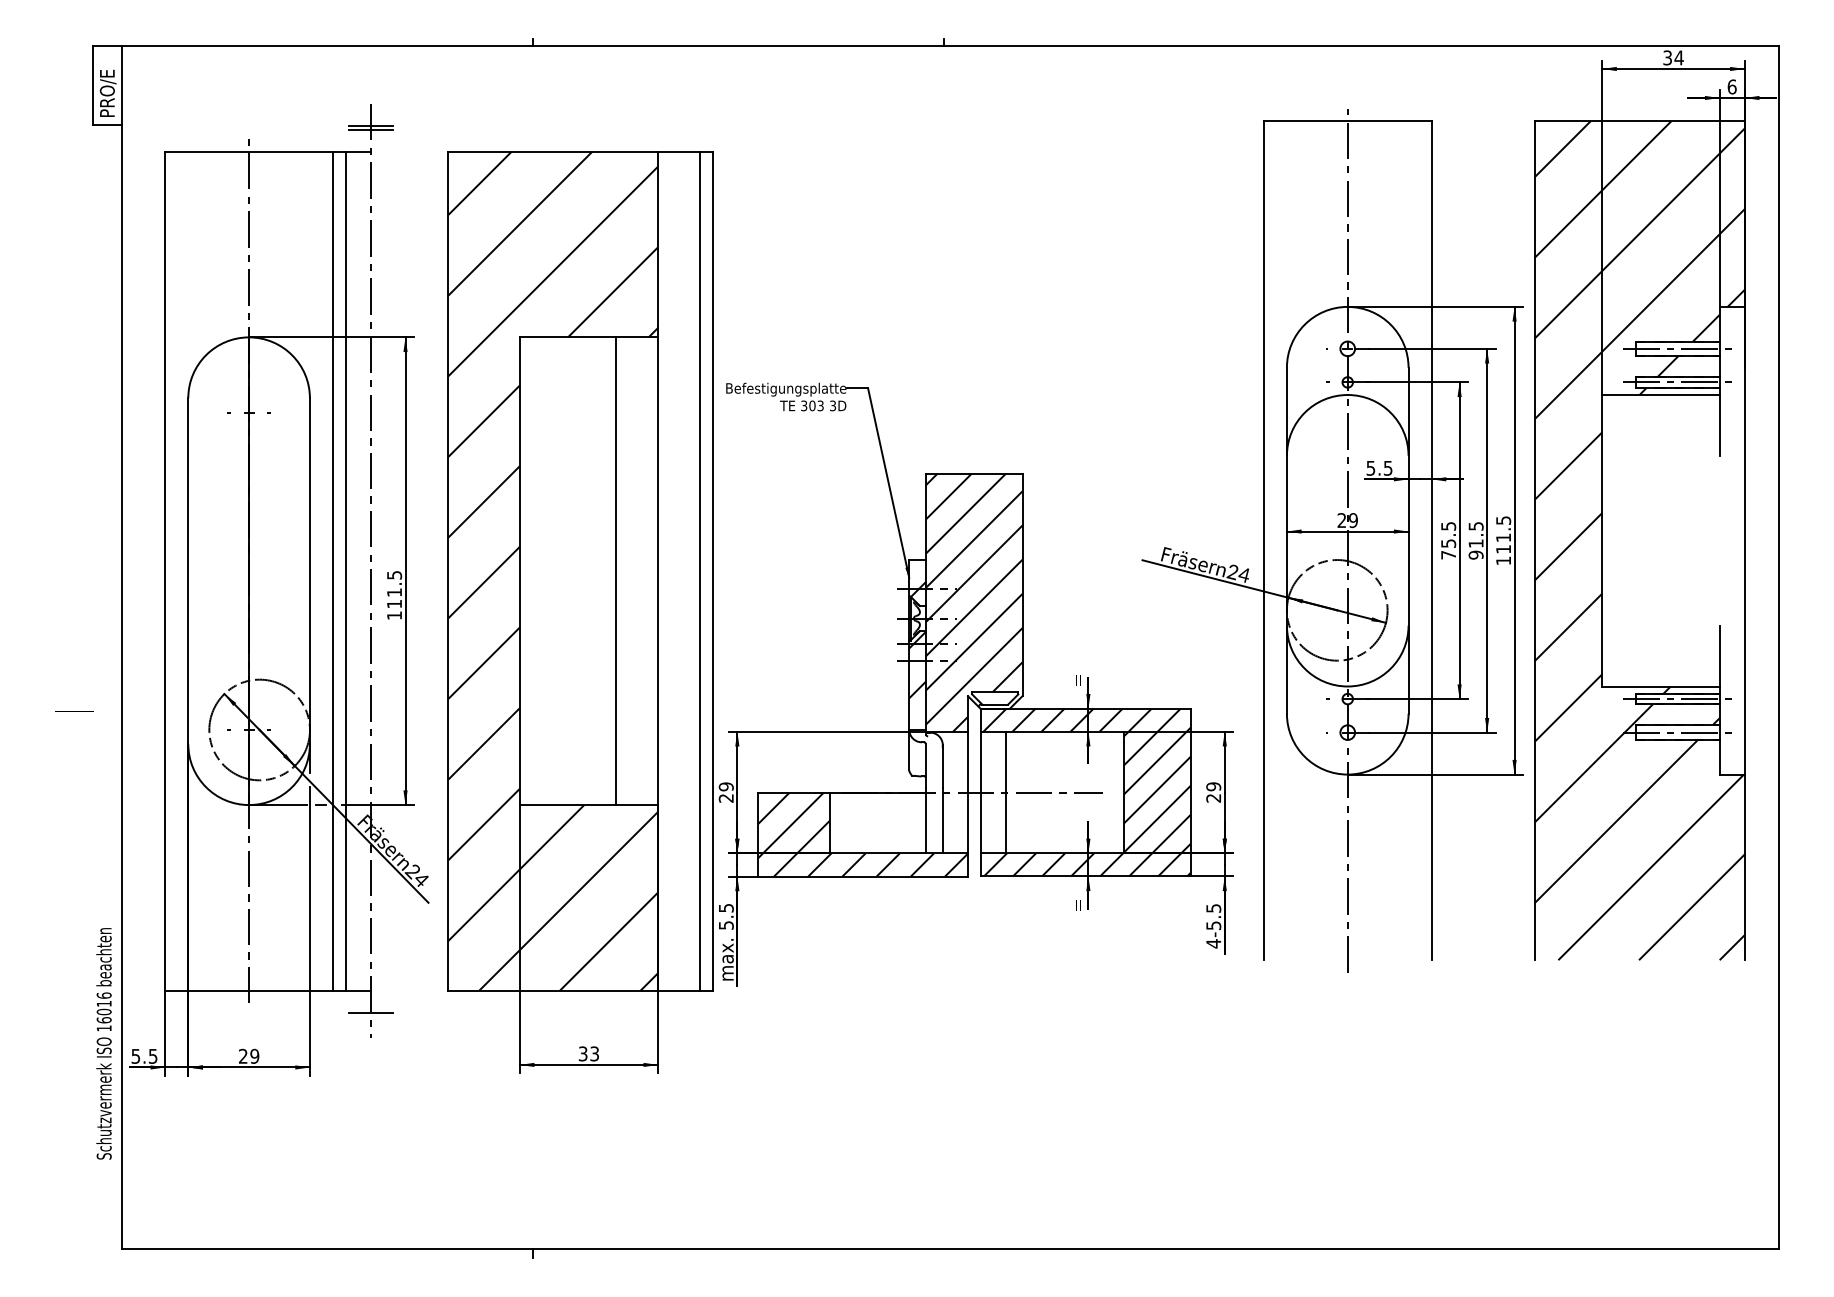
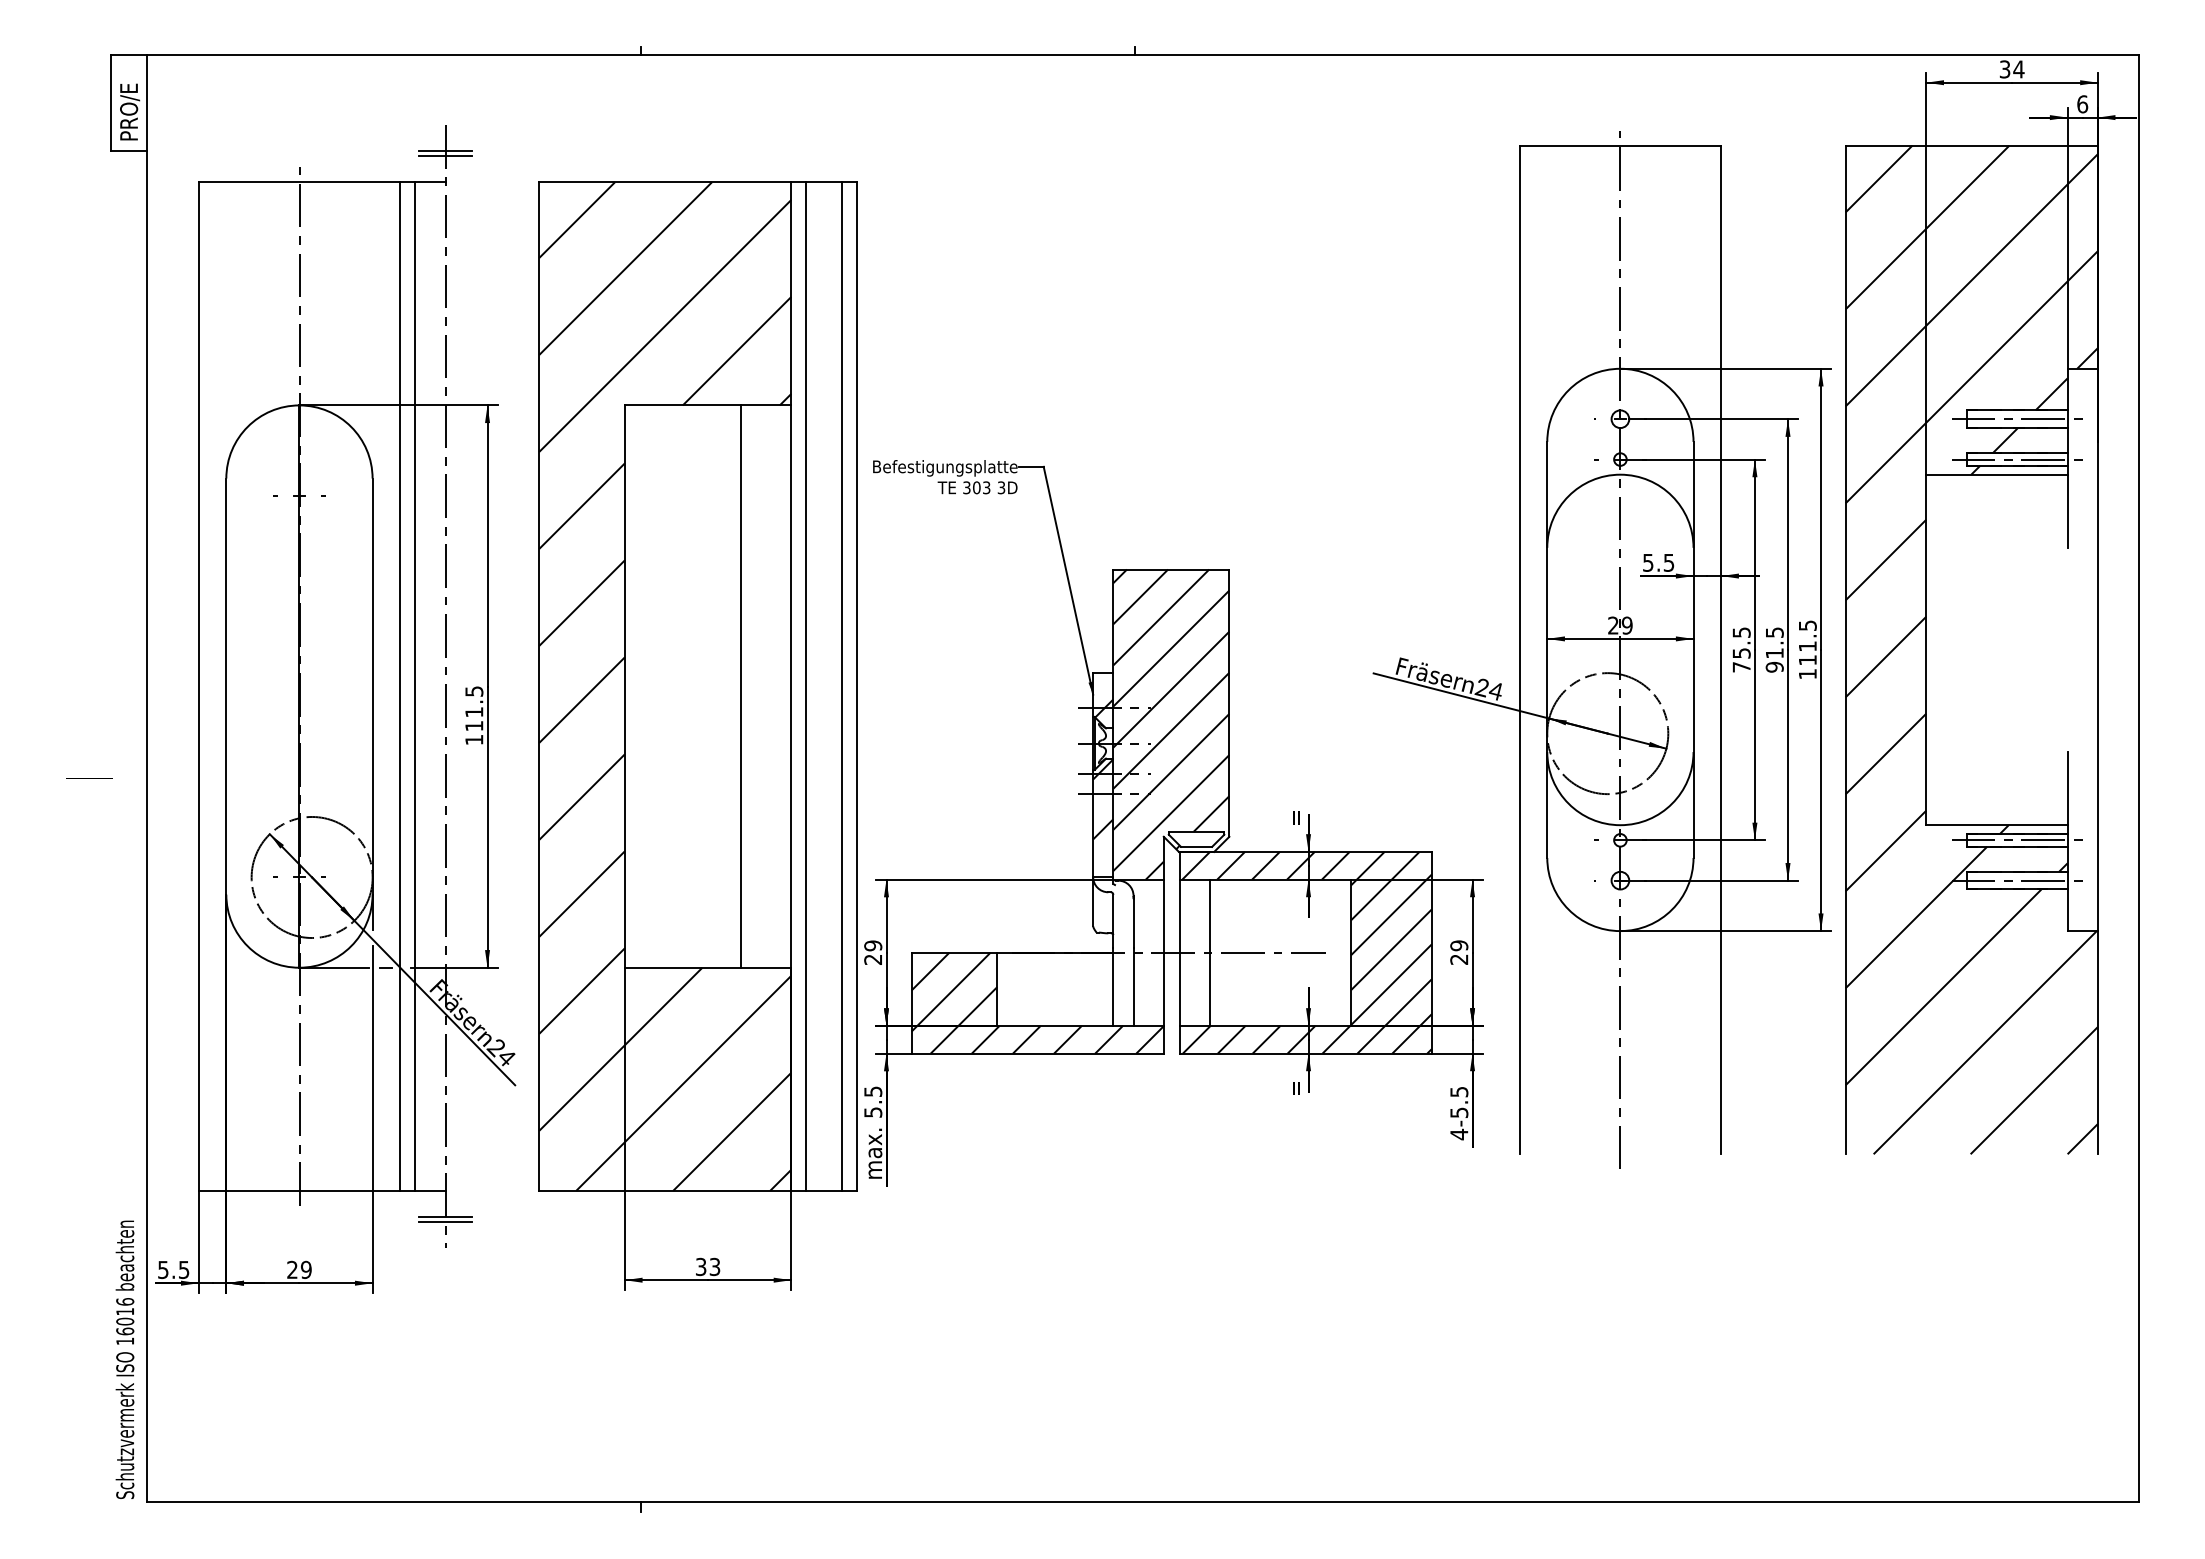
line: (670, 571) -> (806, 686), added
line: (74, 711) -> (89, 778), moved
line: (370, 1016) -> (445, 1221), added
text: (103, 1043) -> (124, 1359), moved

